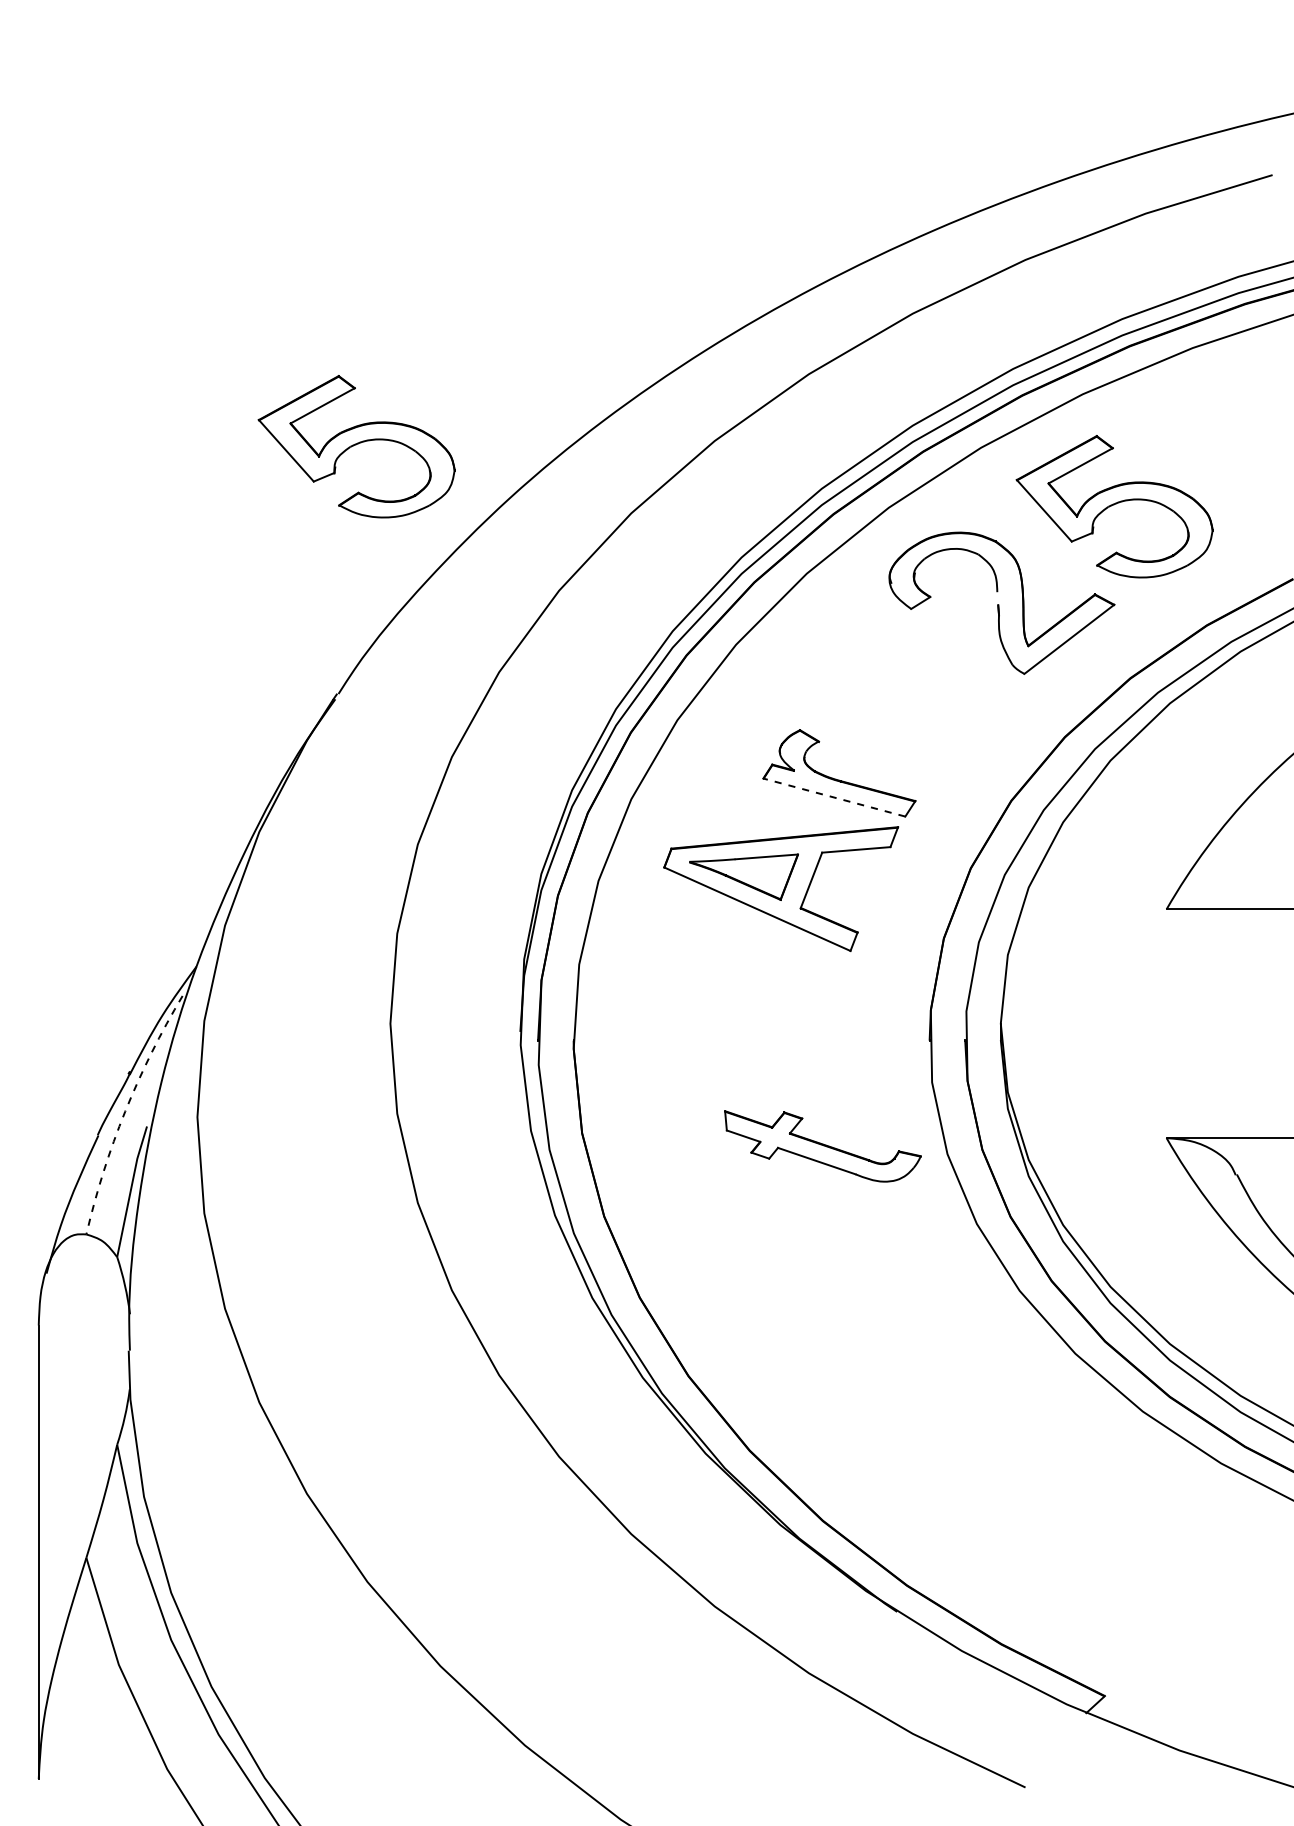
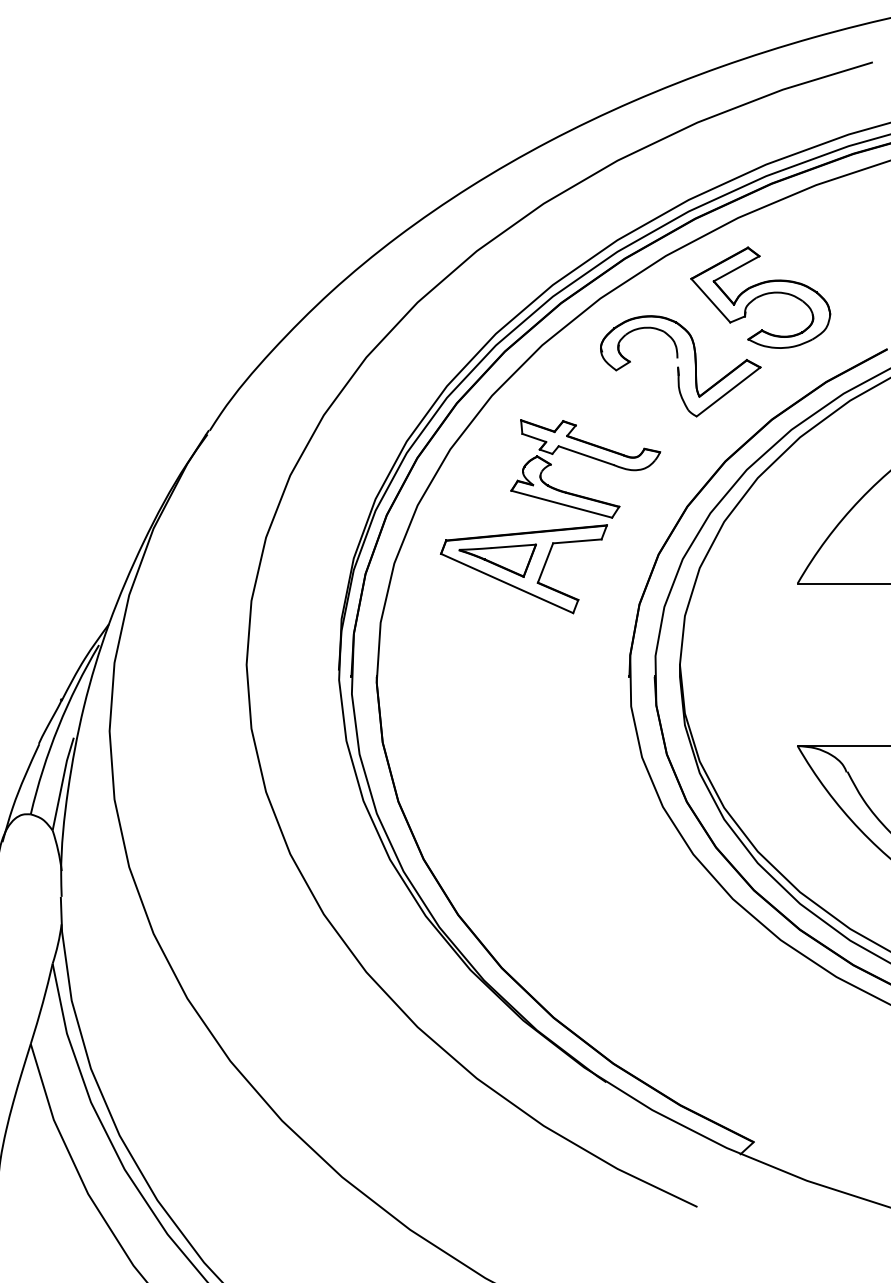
part: (356, 446) -> (222, 255), removed
line: (833, 797) -> (561, 504), dashed -> solid
arc: (125, 1111) -> (58, 727), dashed -> solid
part: (822, 1146) -> (590, 445), moved

